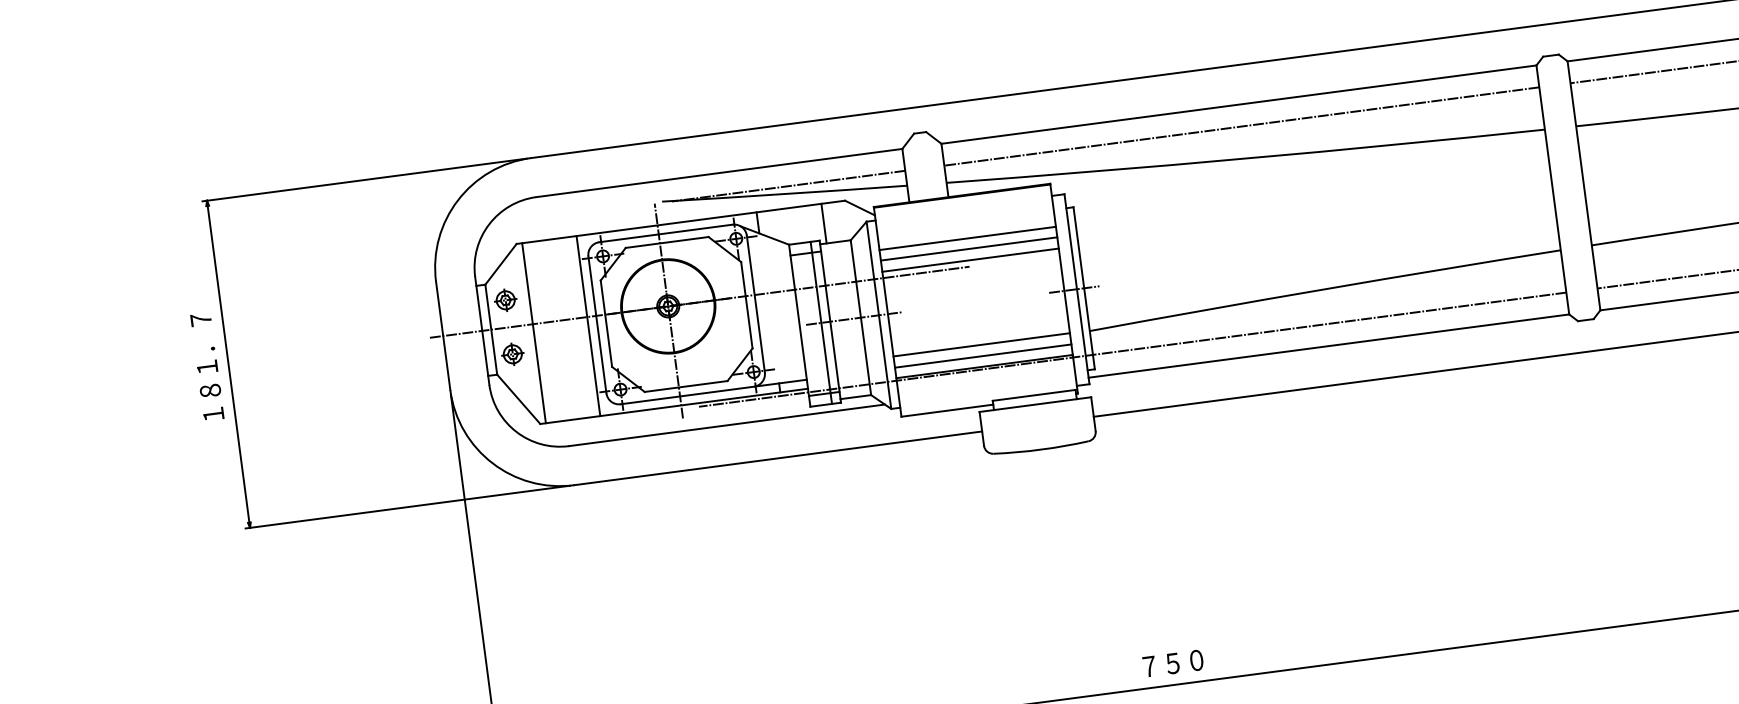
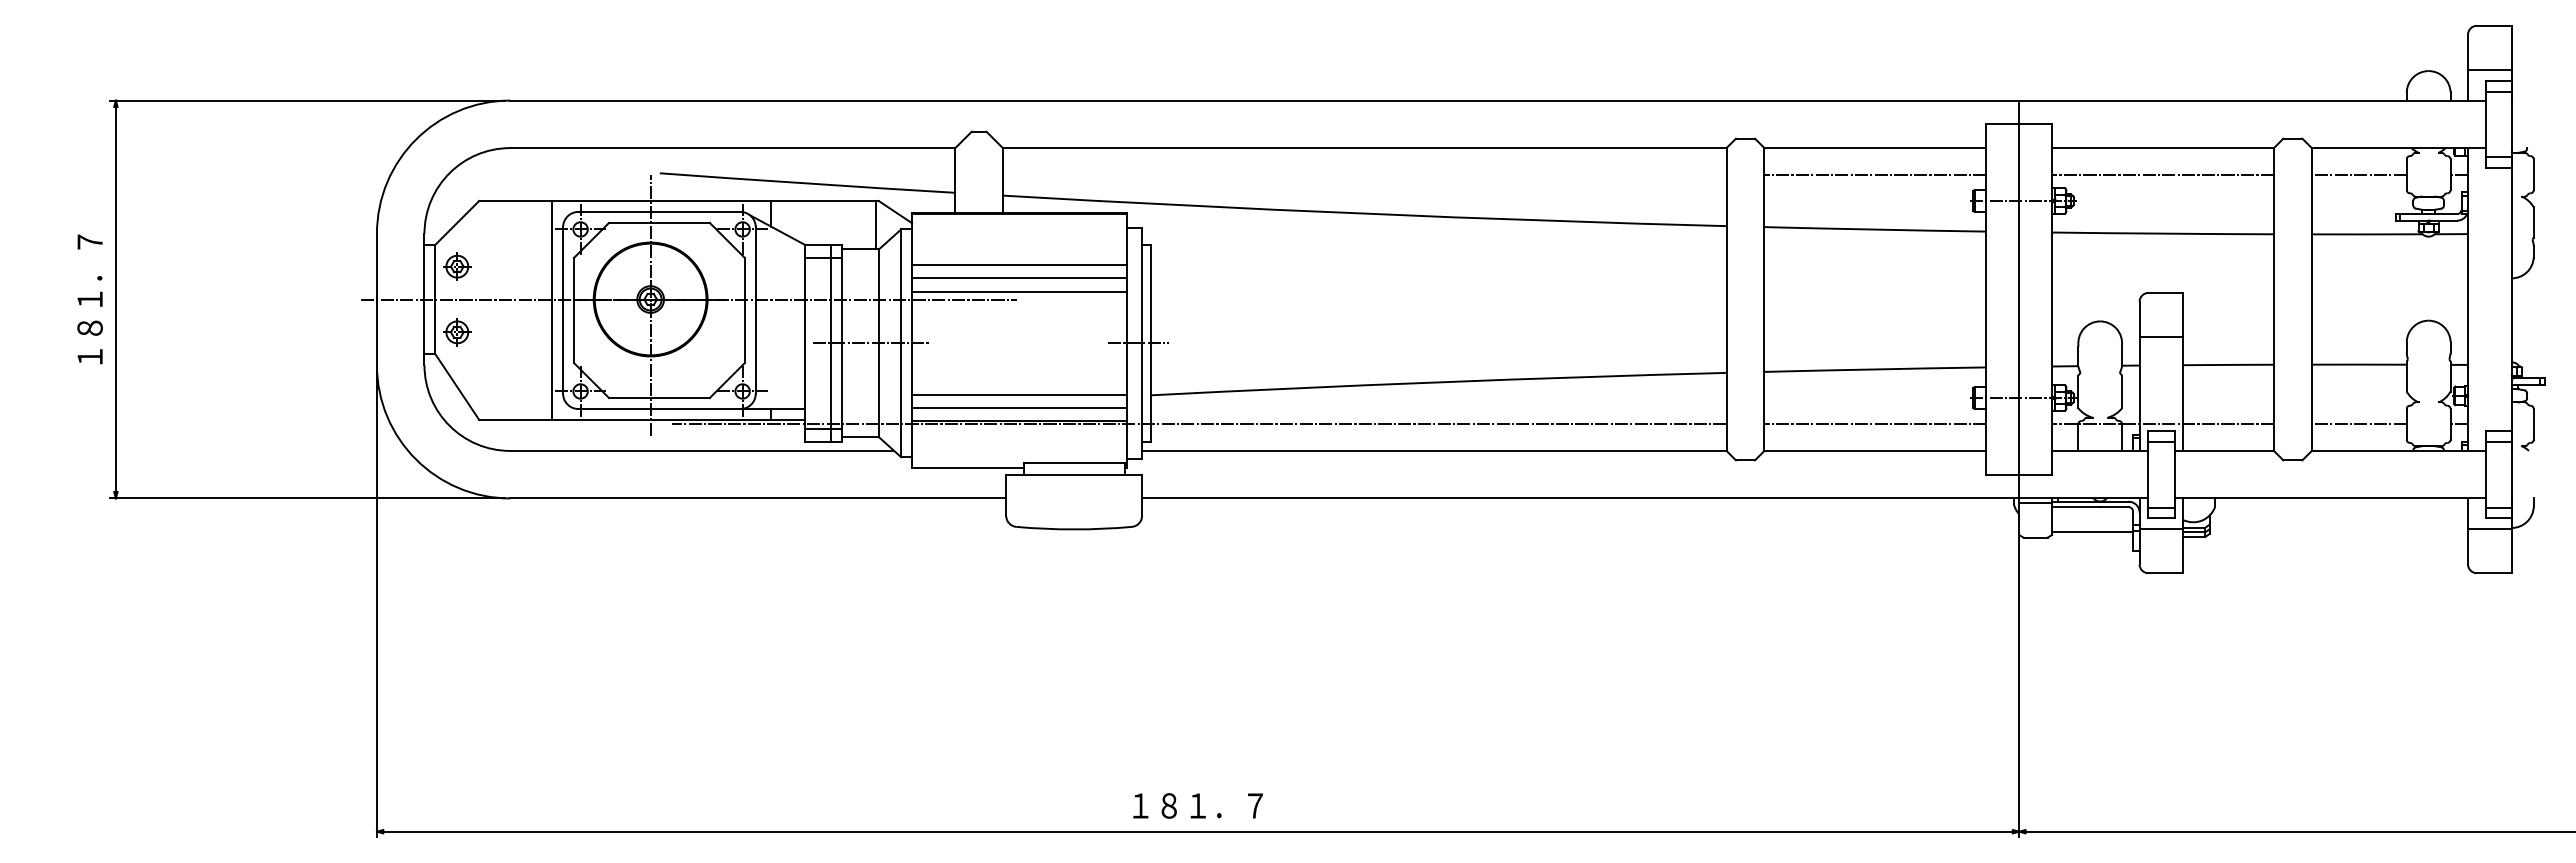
line: (1241, 126) -> (1364, 174), removed
line: (788, 186) -> (813, 174), removed
line: (823, 223) -> (875, 224), moved
line: (534, 332) -> (486, 309), removed
text: (1172, 663) -> (1197, 805), ７５０ -> １８１．７

